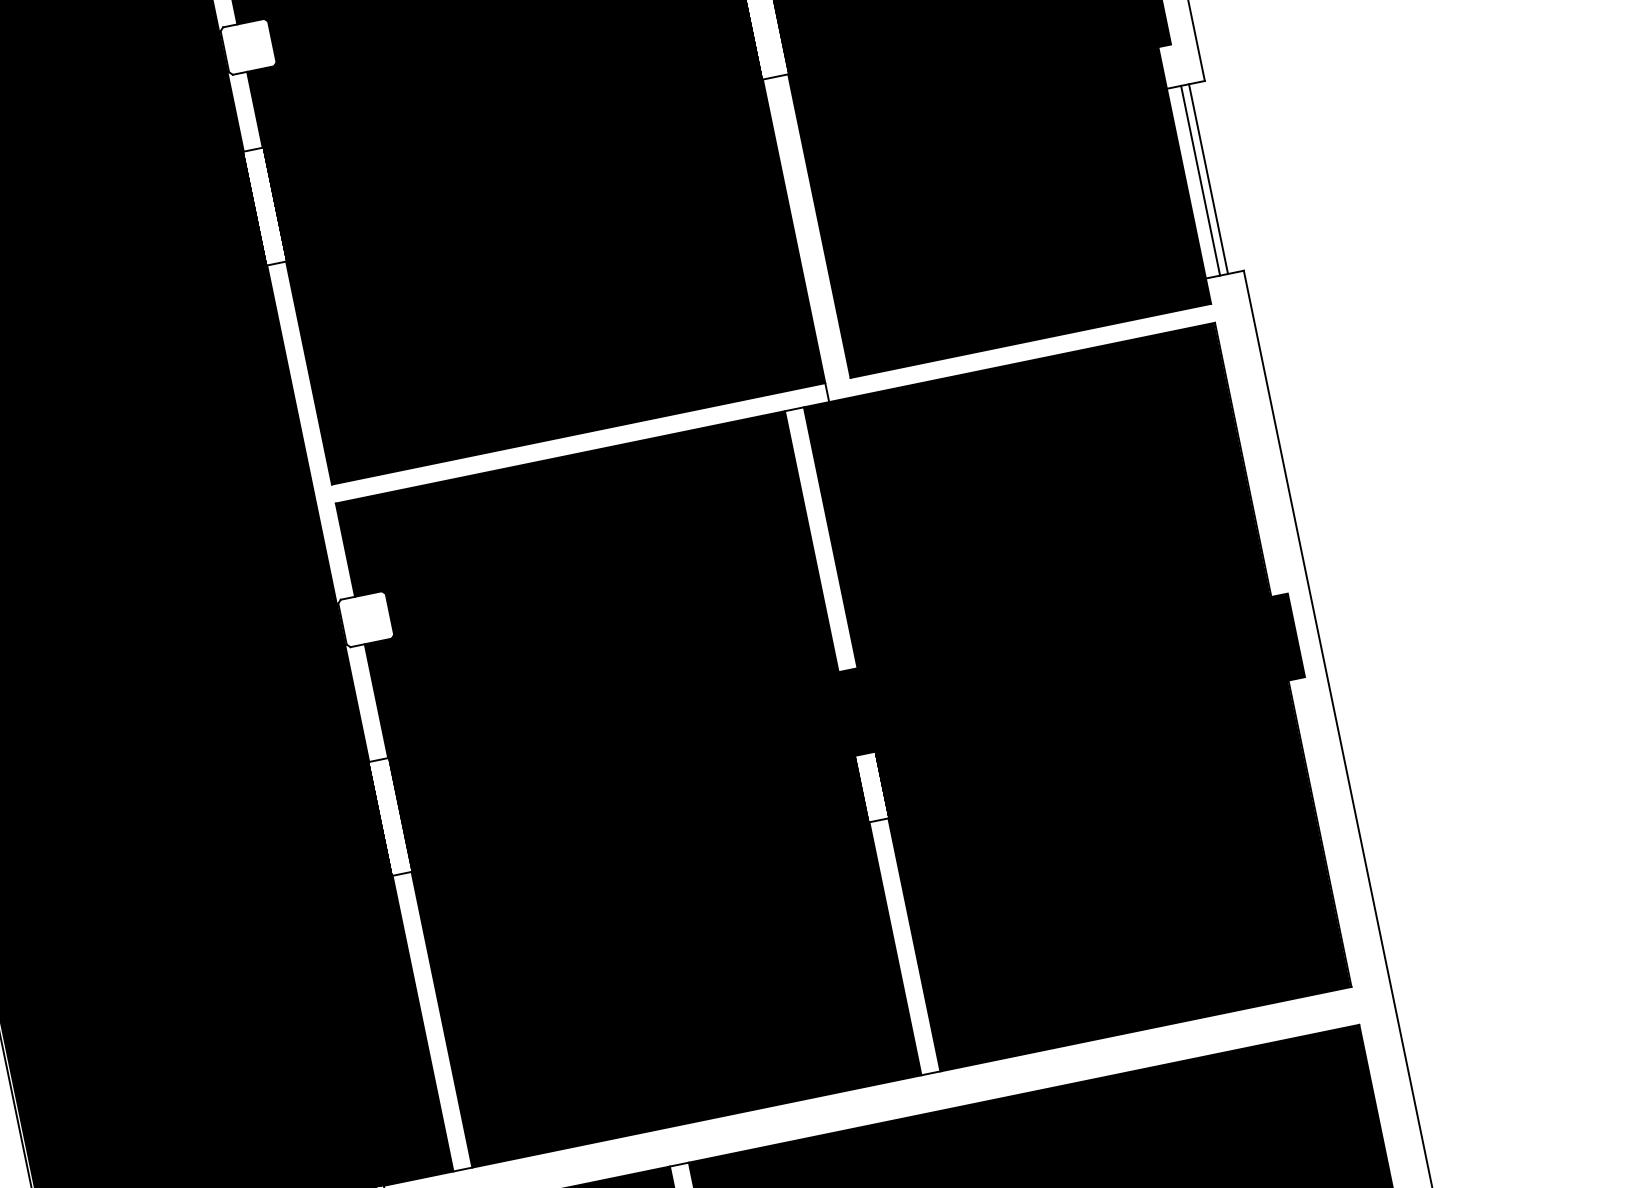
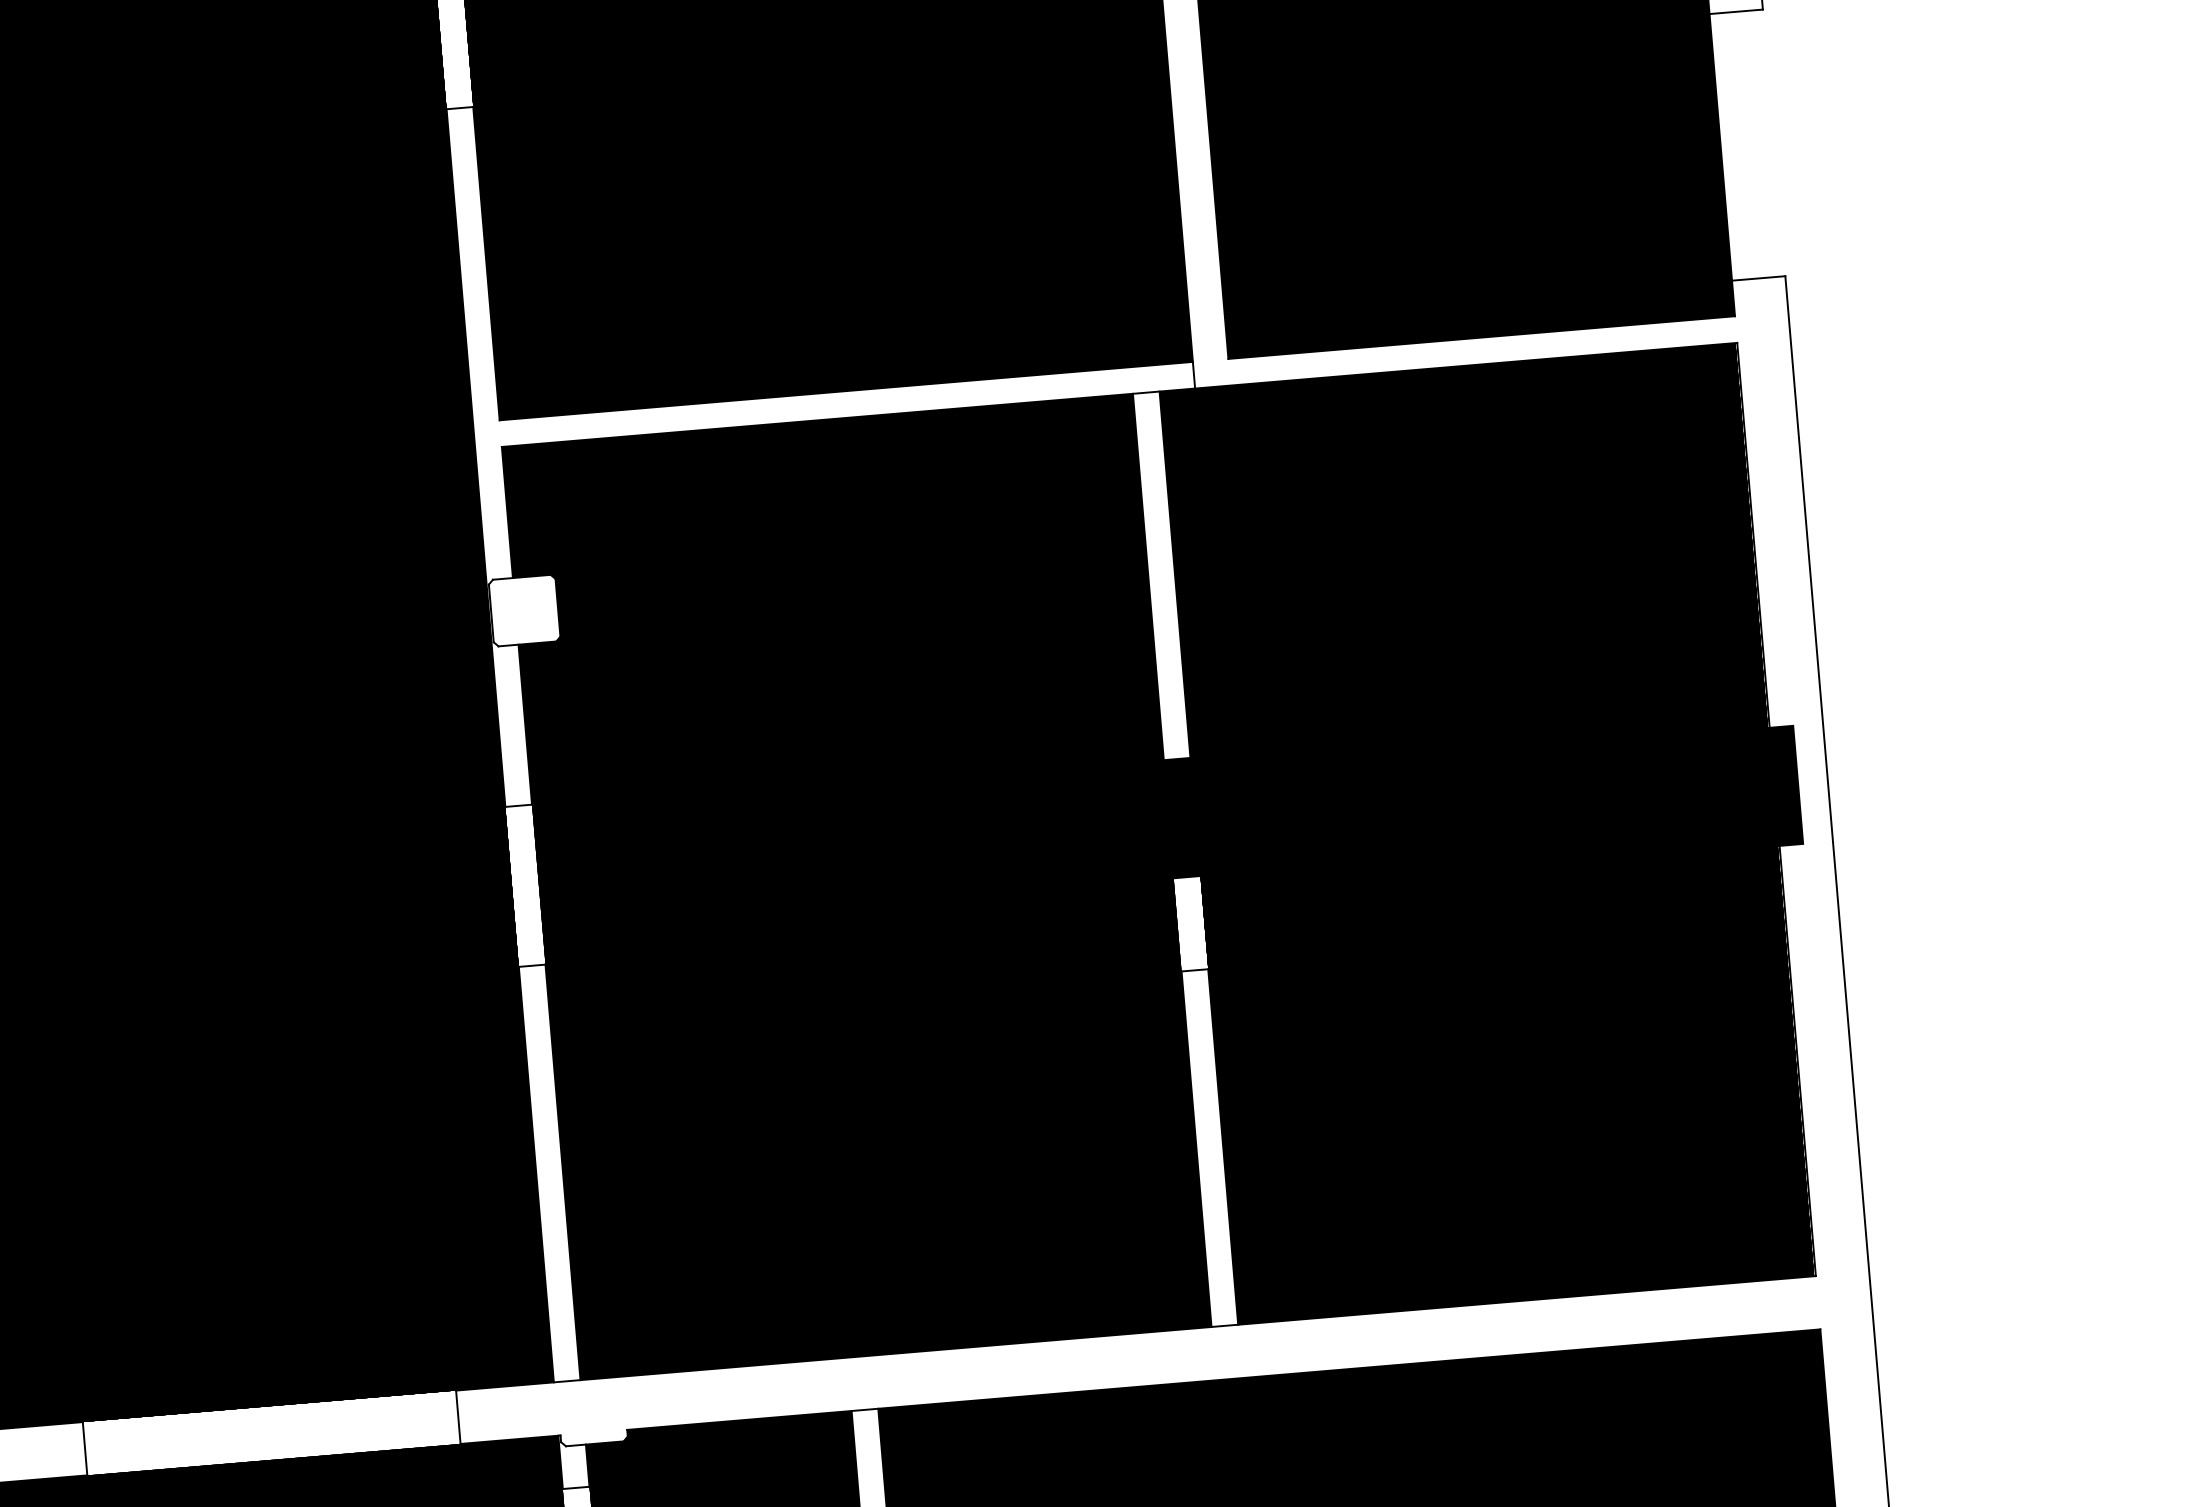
line: (1208, 178) -> (1751, 143), removed
line: (1200, 180) -> (1740, 145), removed

